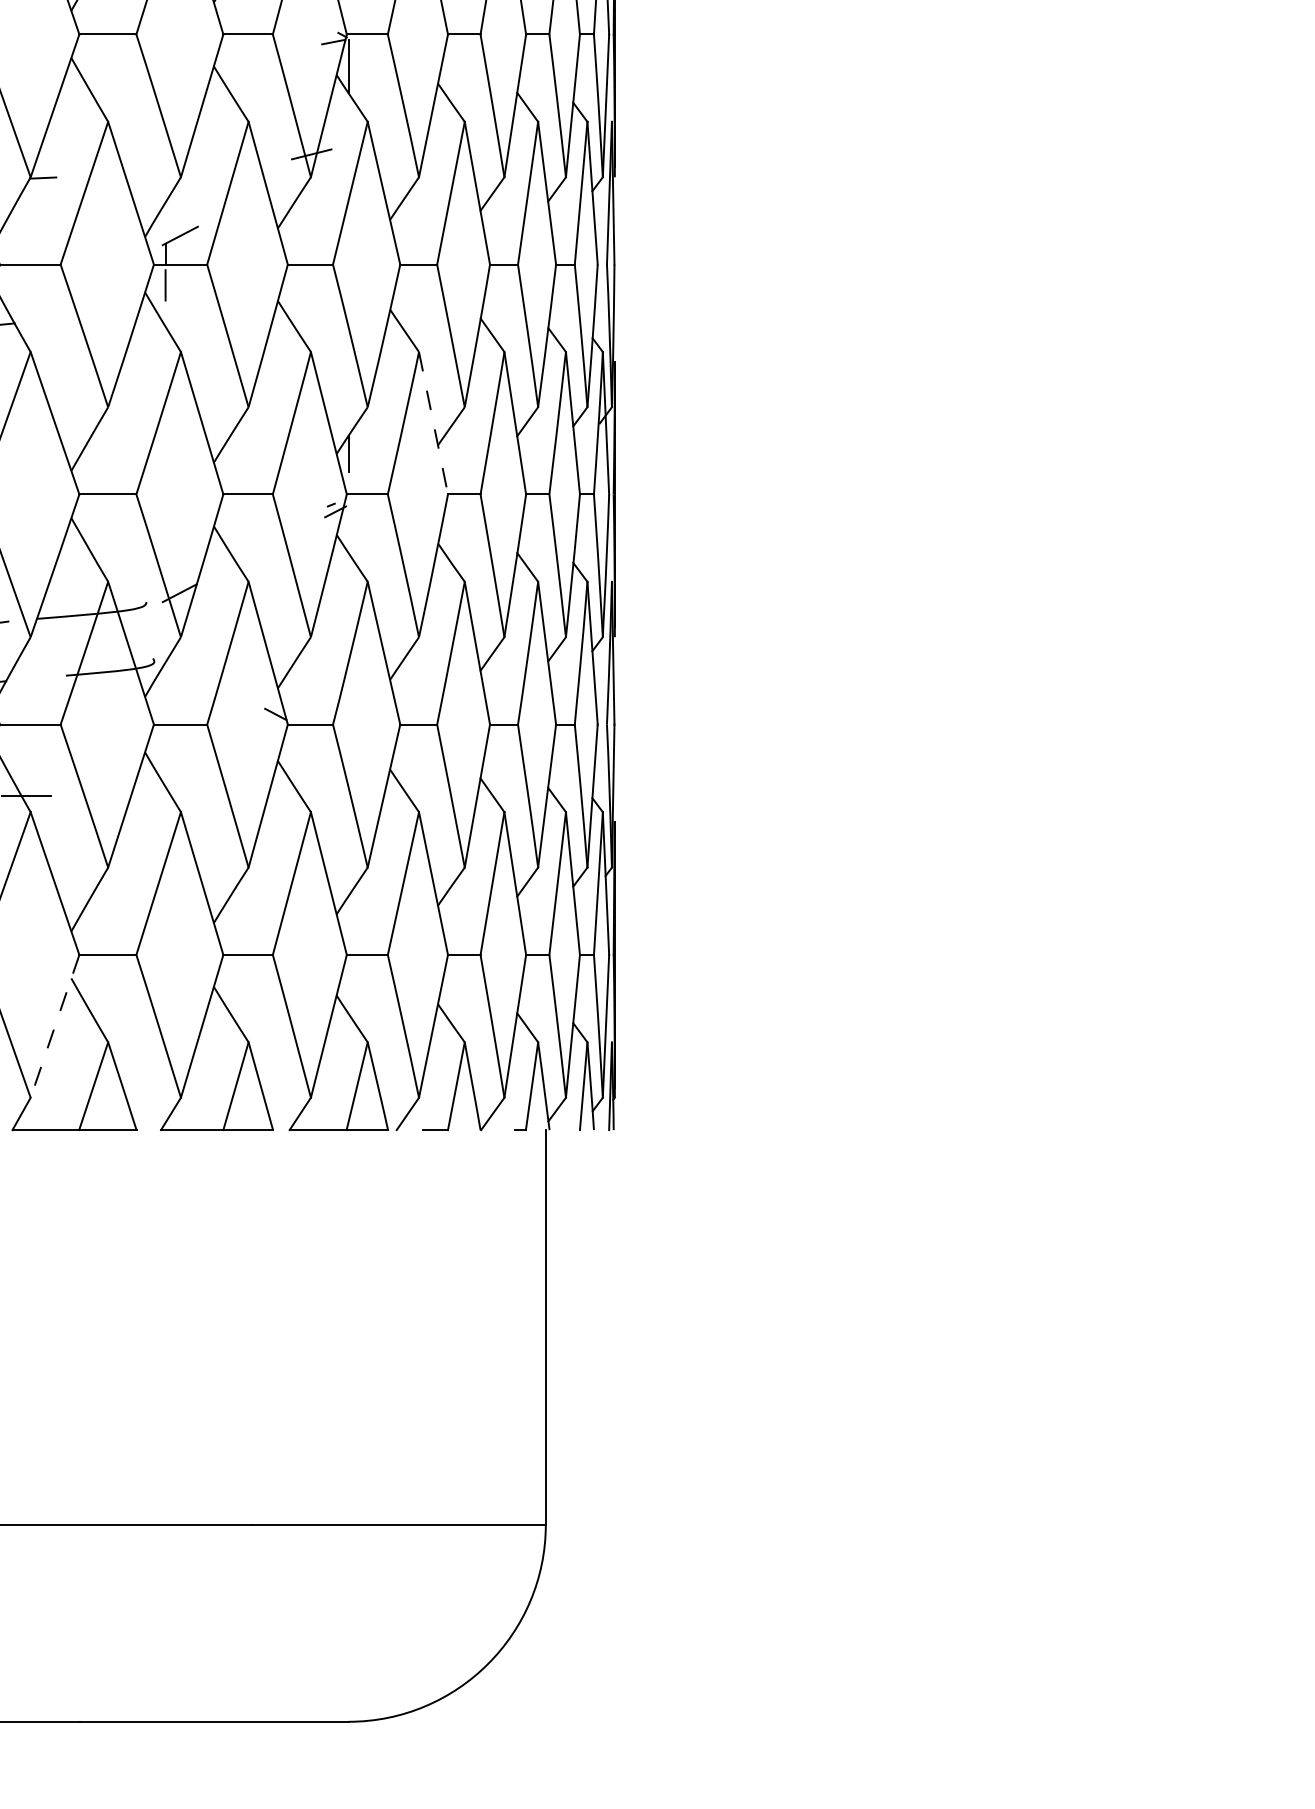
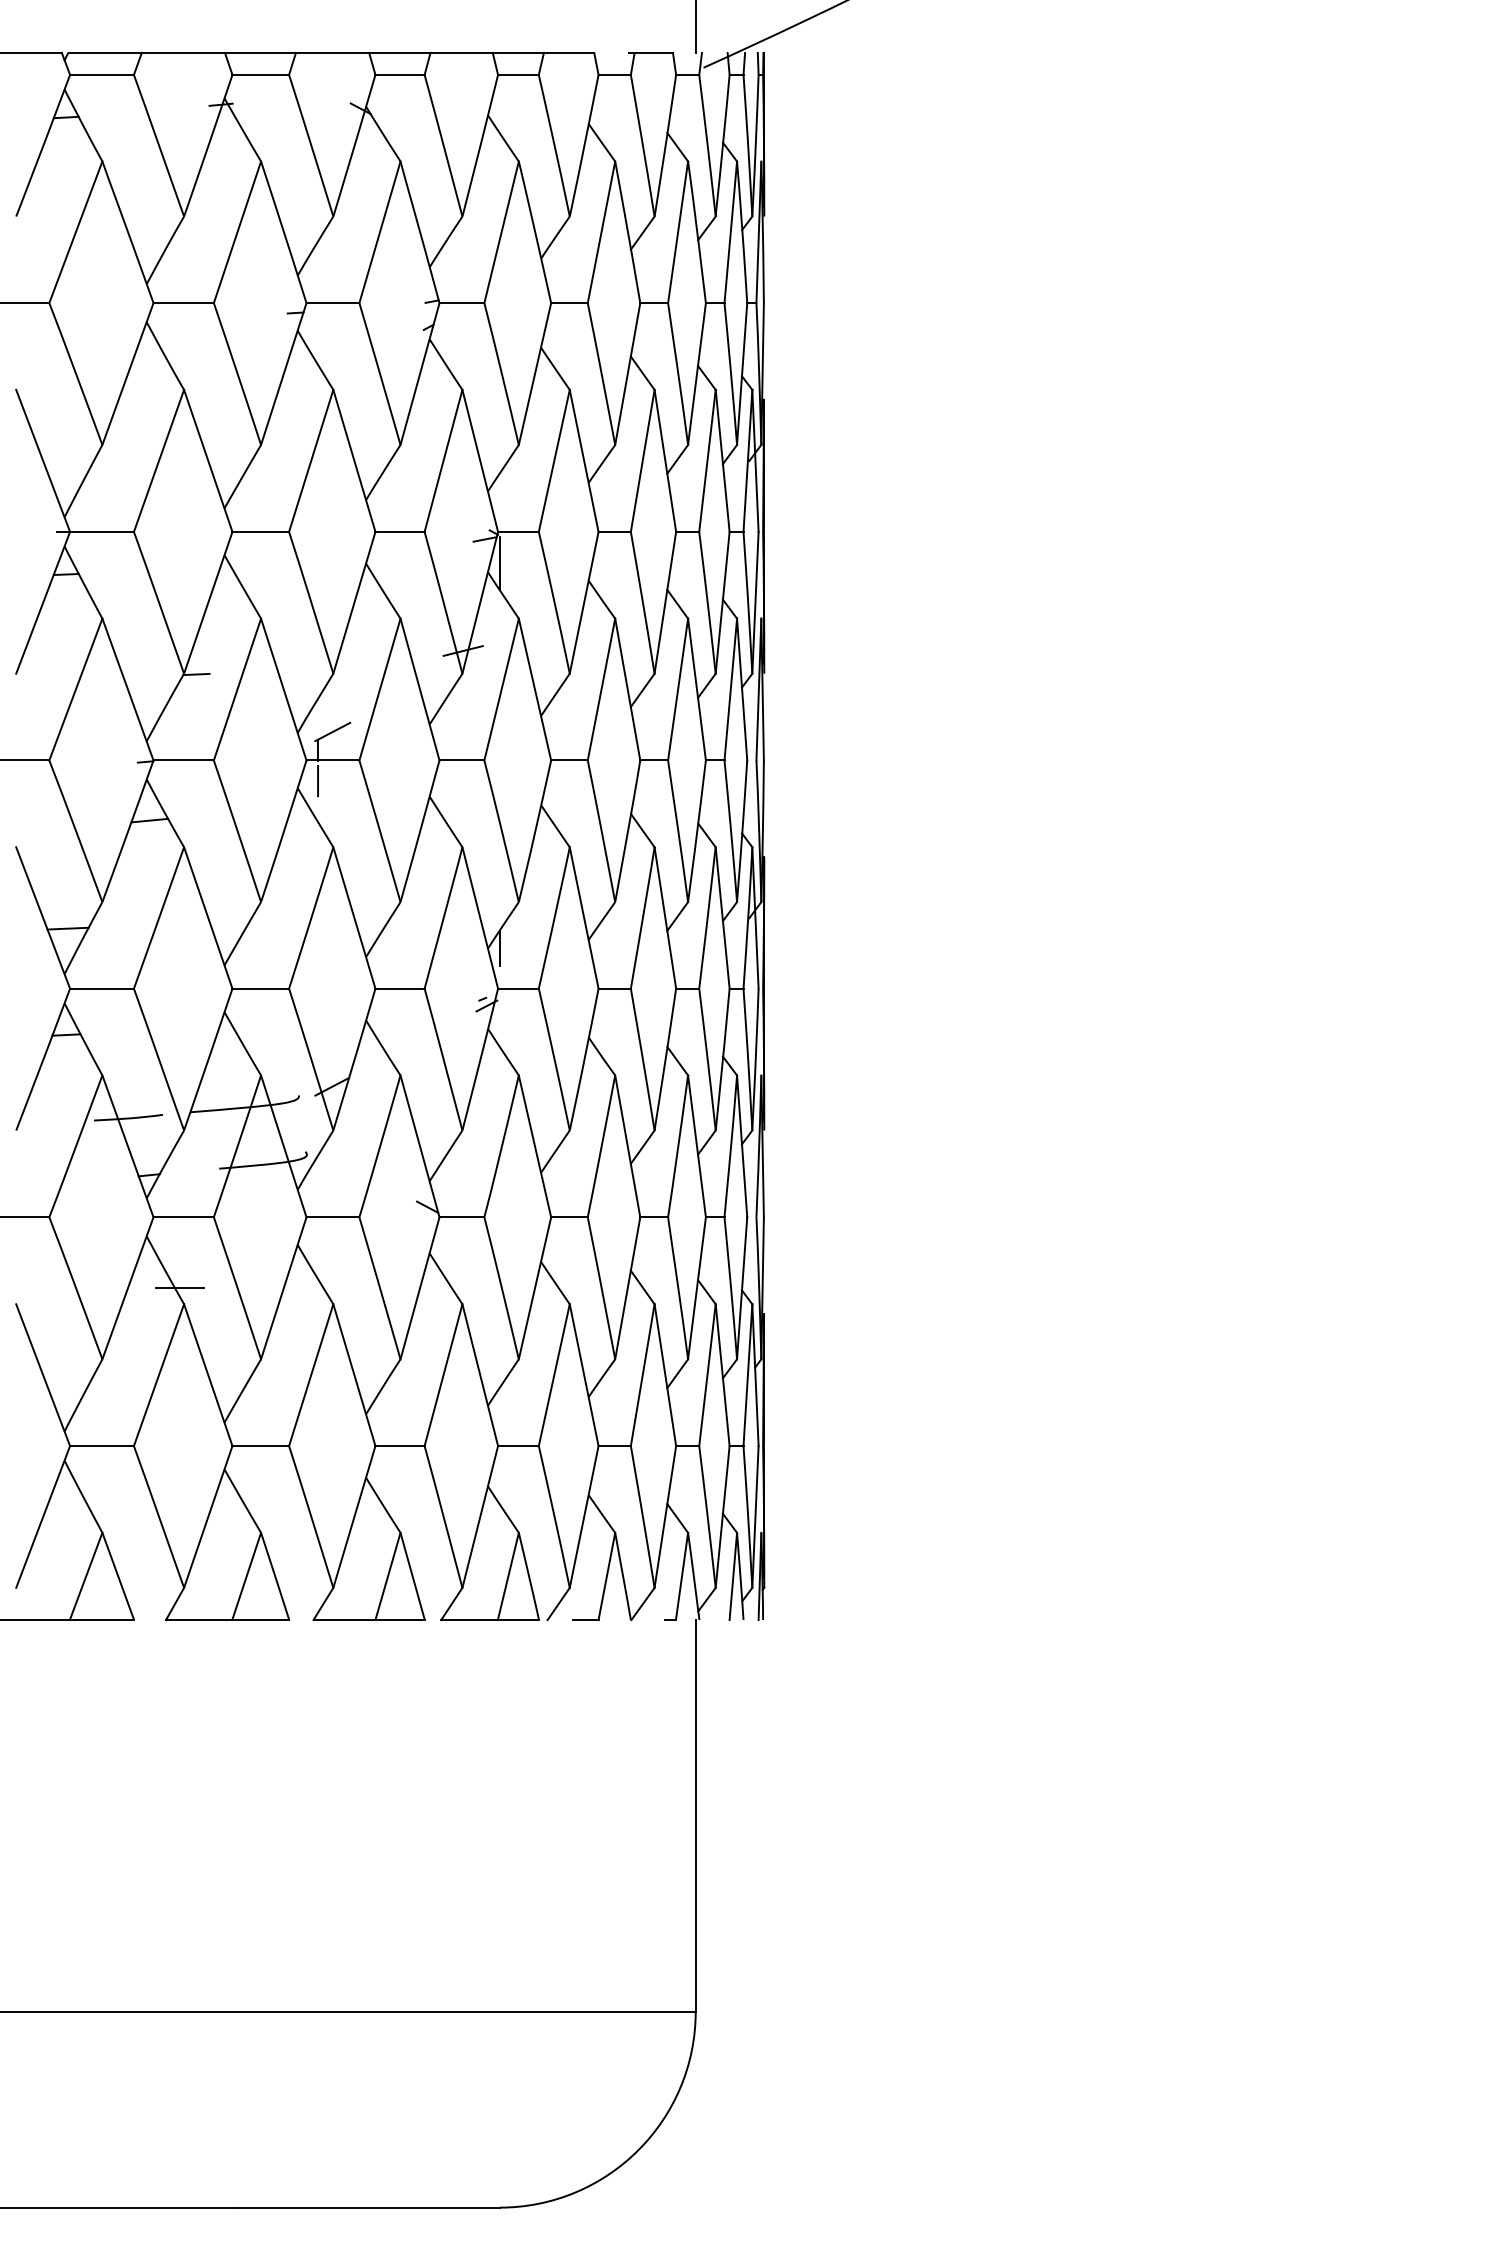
line: (433, 423) -> (584, 918), dashed -> solid
line: (55, 1025) -> (208, 1516), dashed -> solid

